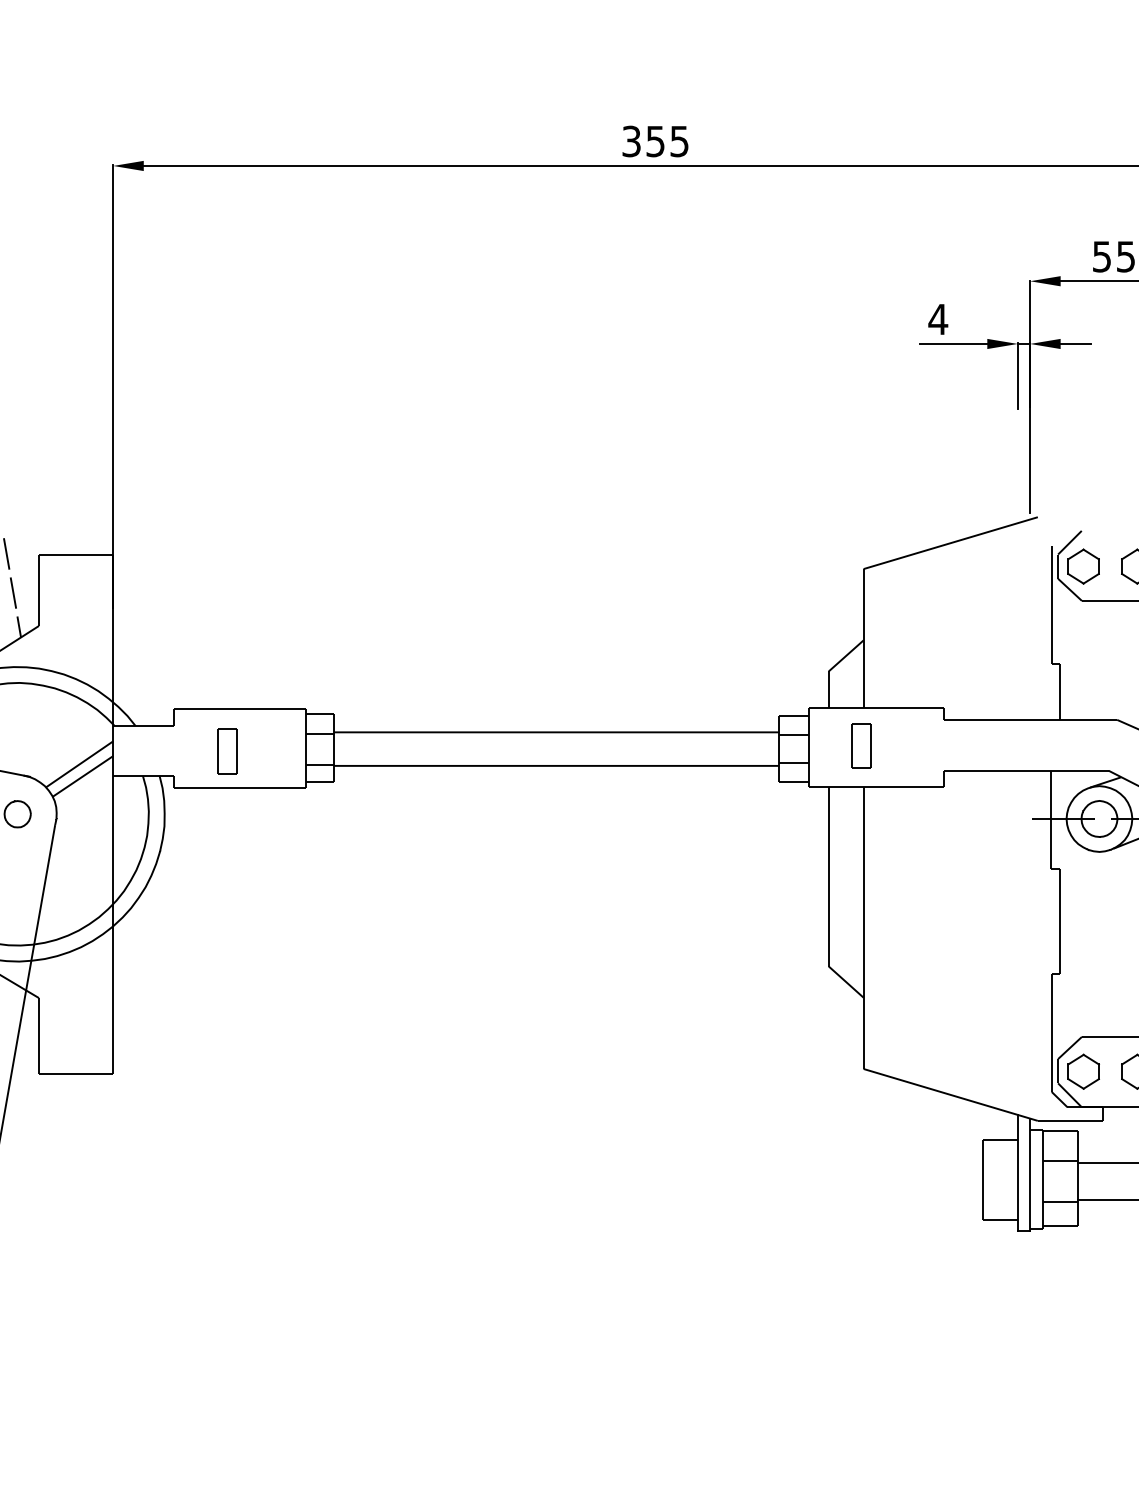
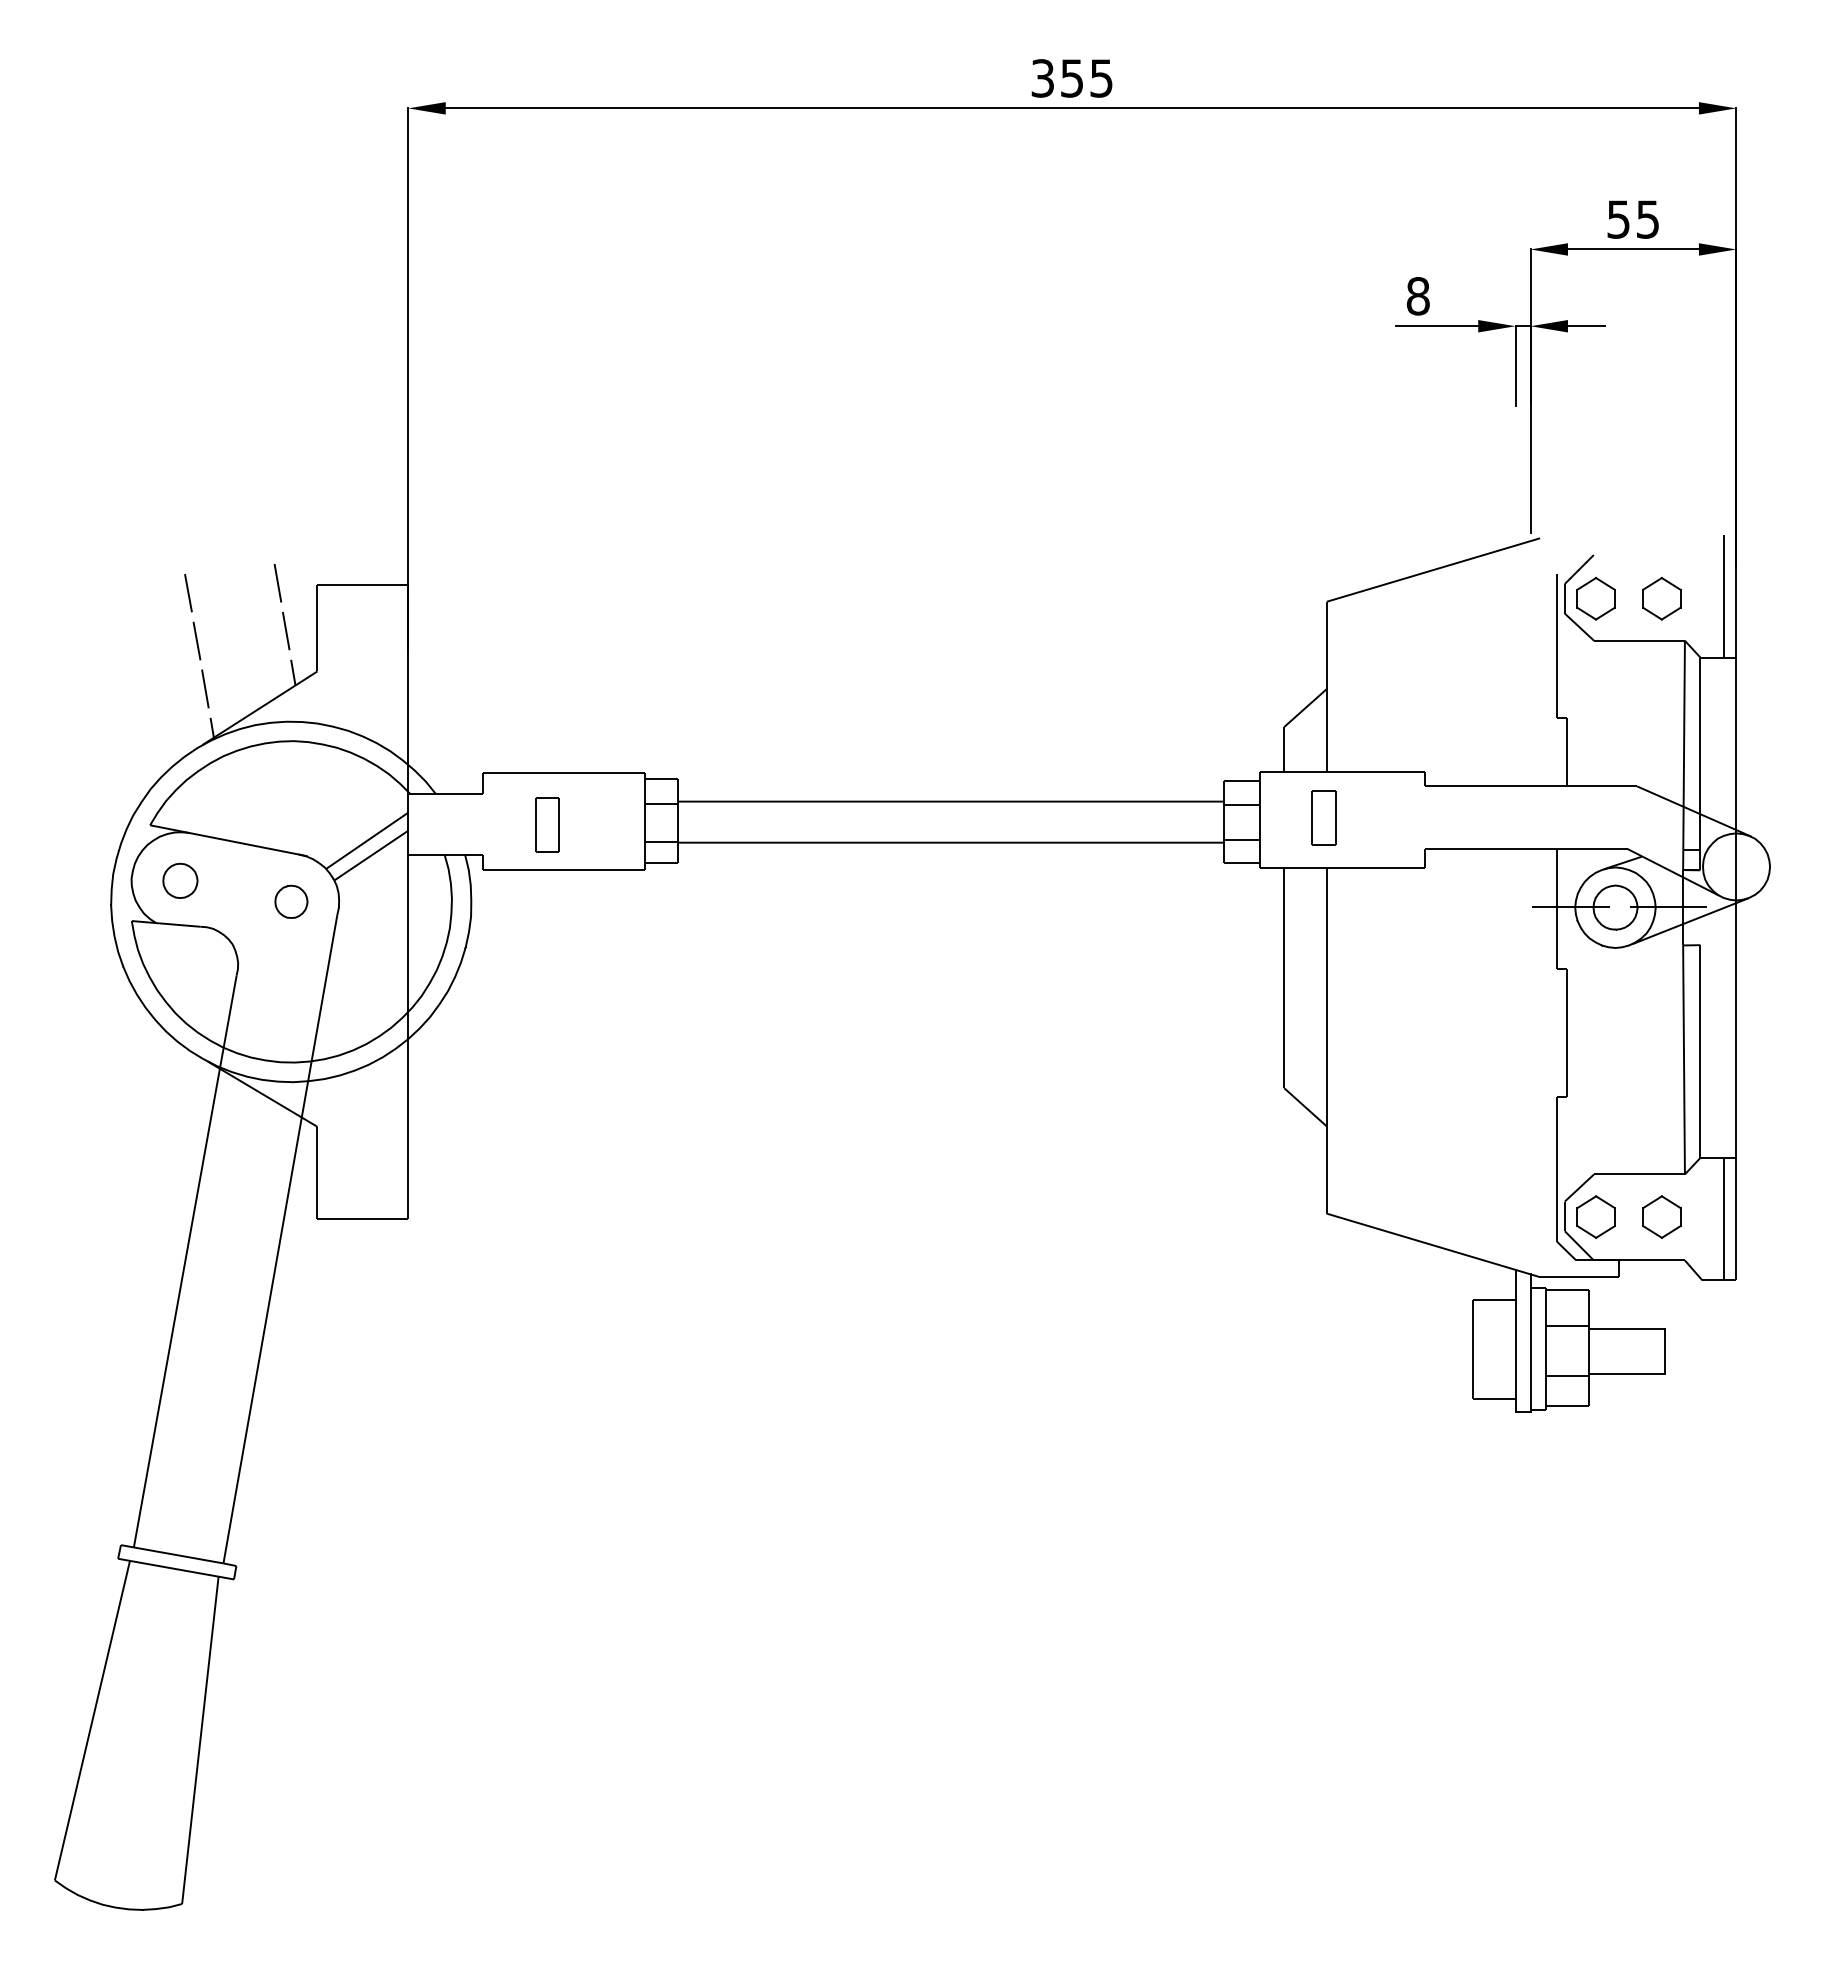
text: (938, 319) -> (1418, 296), 4 -> 8

